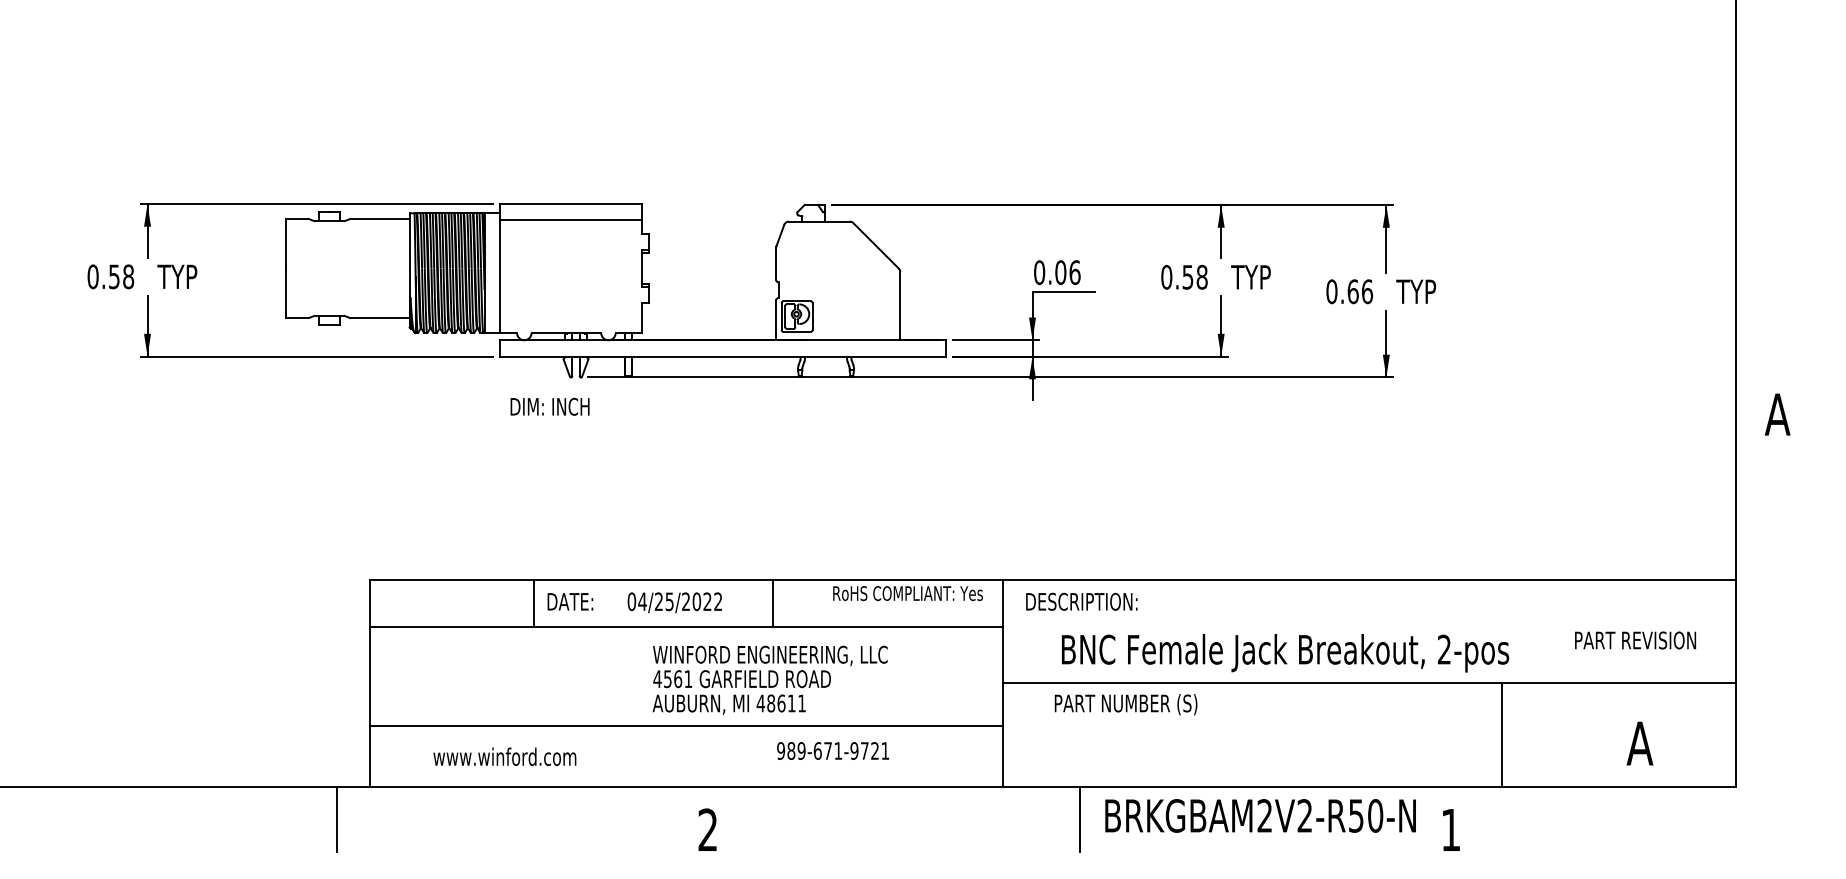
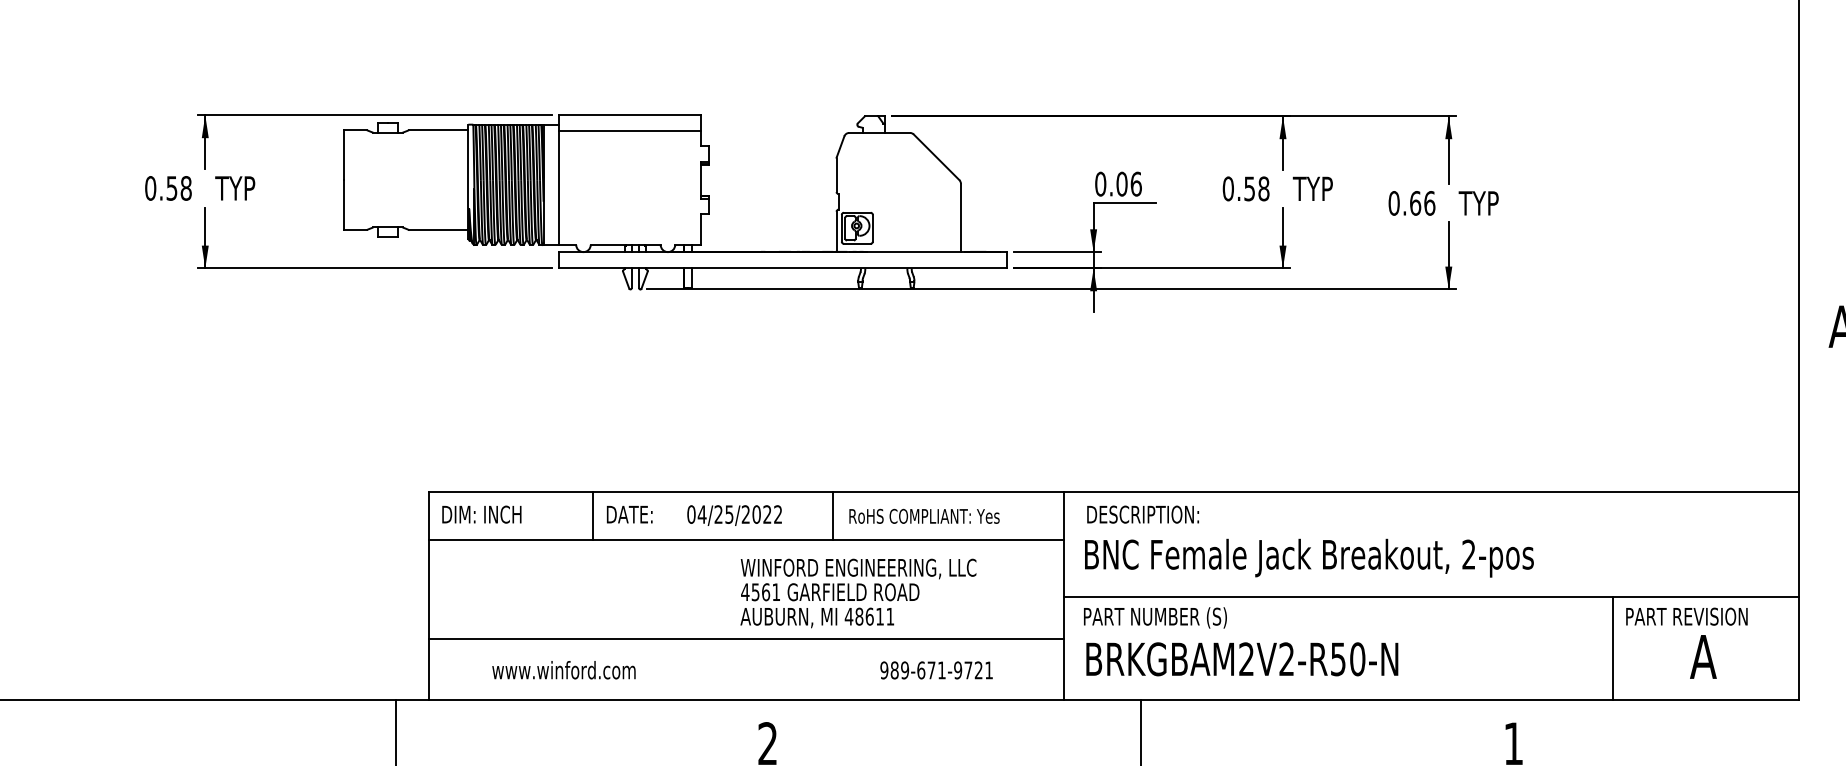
text: (549, 406) -> (481, 514), moved
text: (907, 593) -> (923, 516), moved
text: (1635, 640) -> (1686, 616), moved
text: (1285, 653) -> (1309, 558), moved
text: (769, 679) -> (857, 592), moved
text: (1125, 704) -> (1154, 617), moved
line: (1501, 734) -> (1612, 647), moved
text: (832, 750) -> (936, 669), moved
text: (1260, 815) -> (1242, 658), moved

